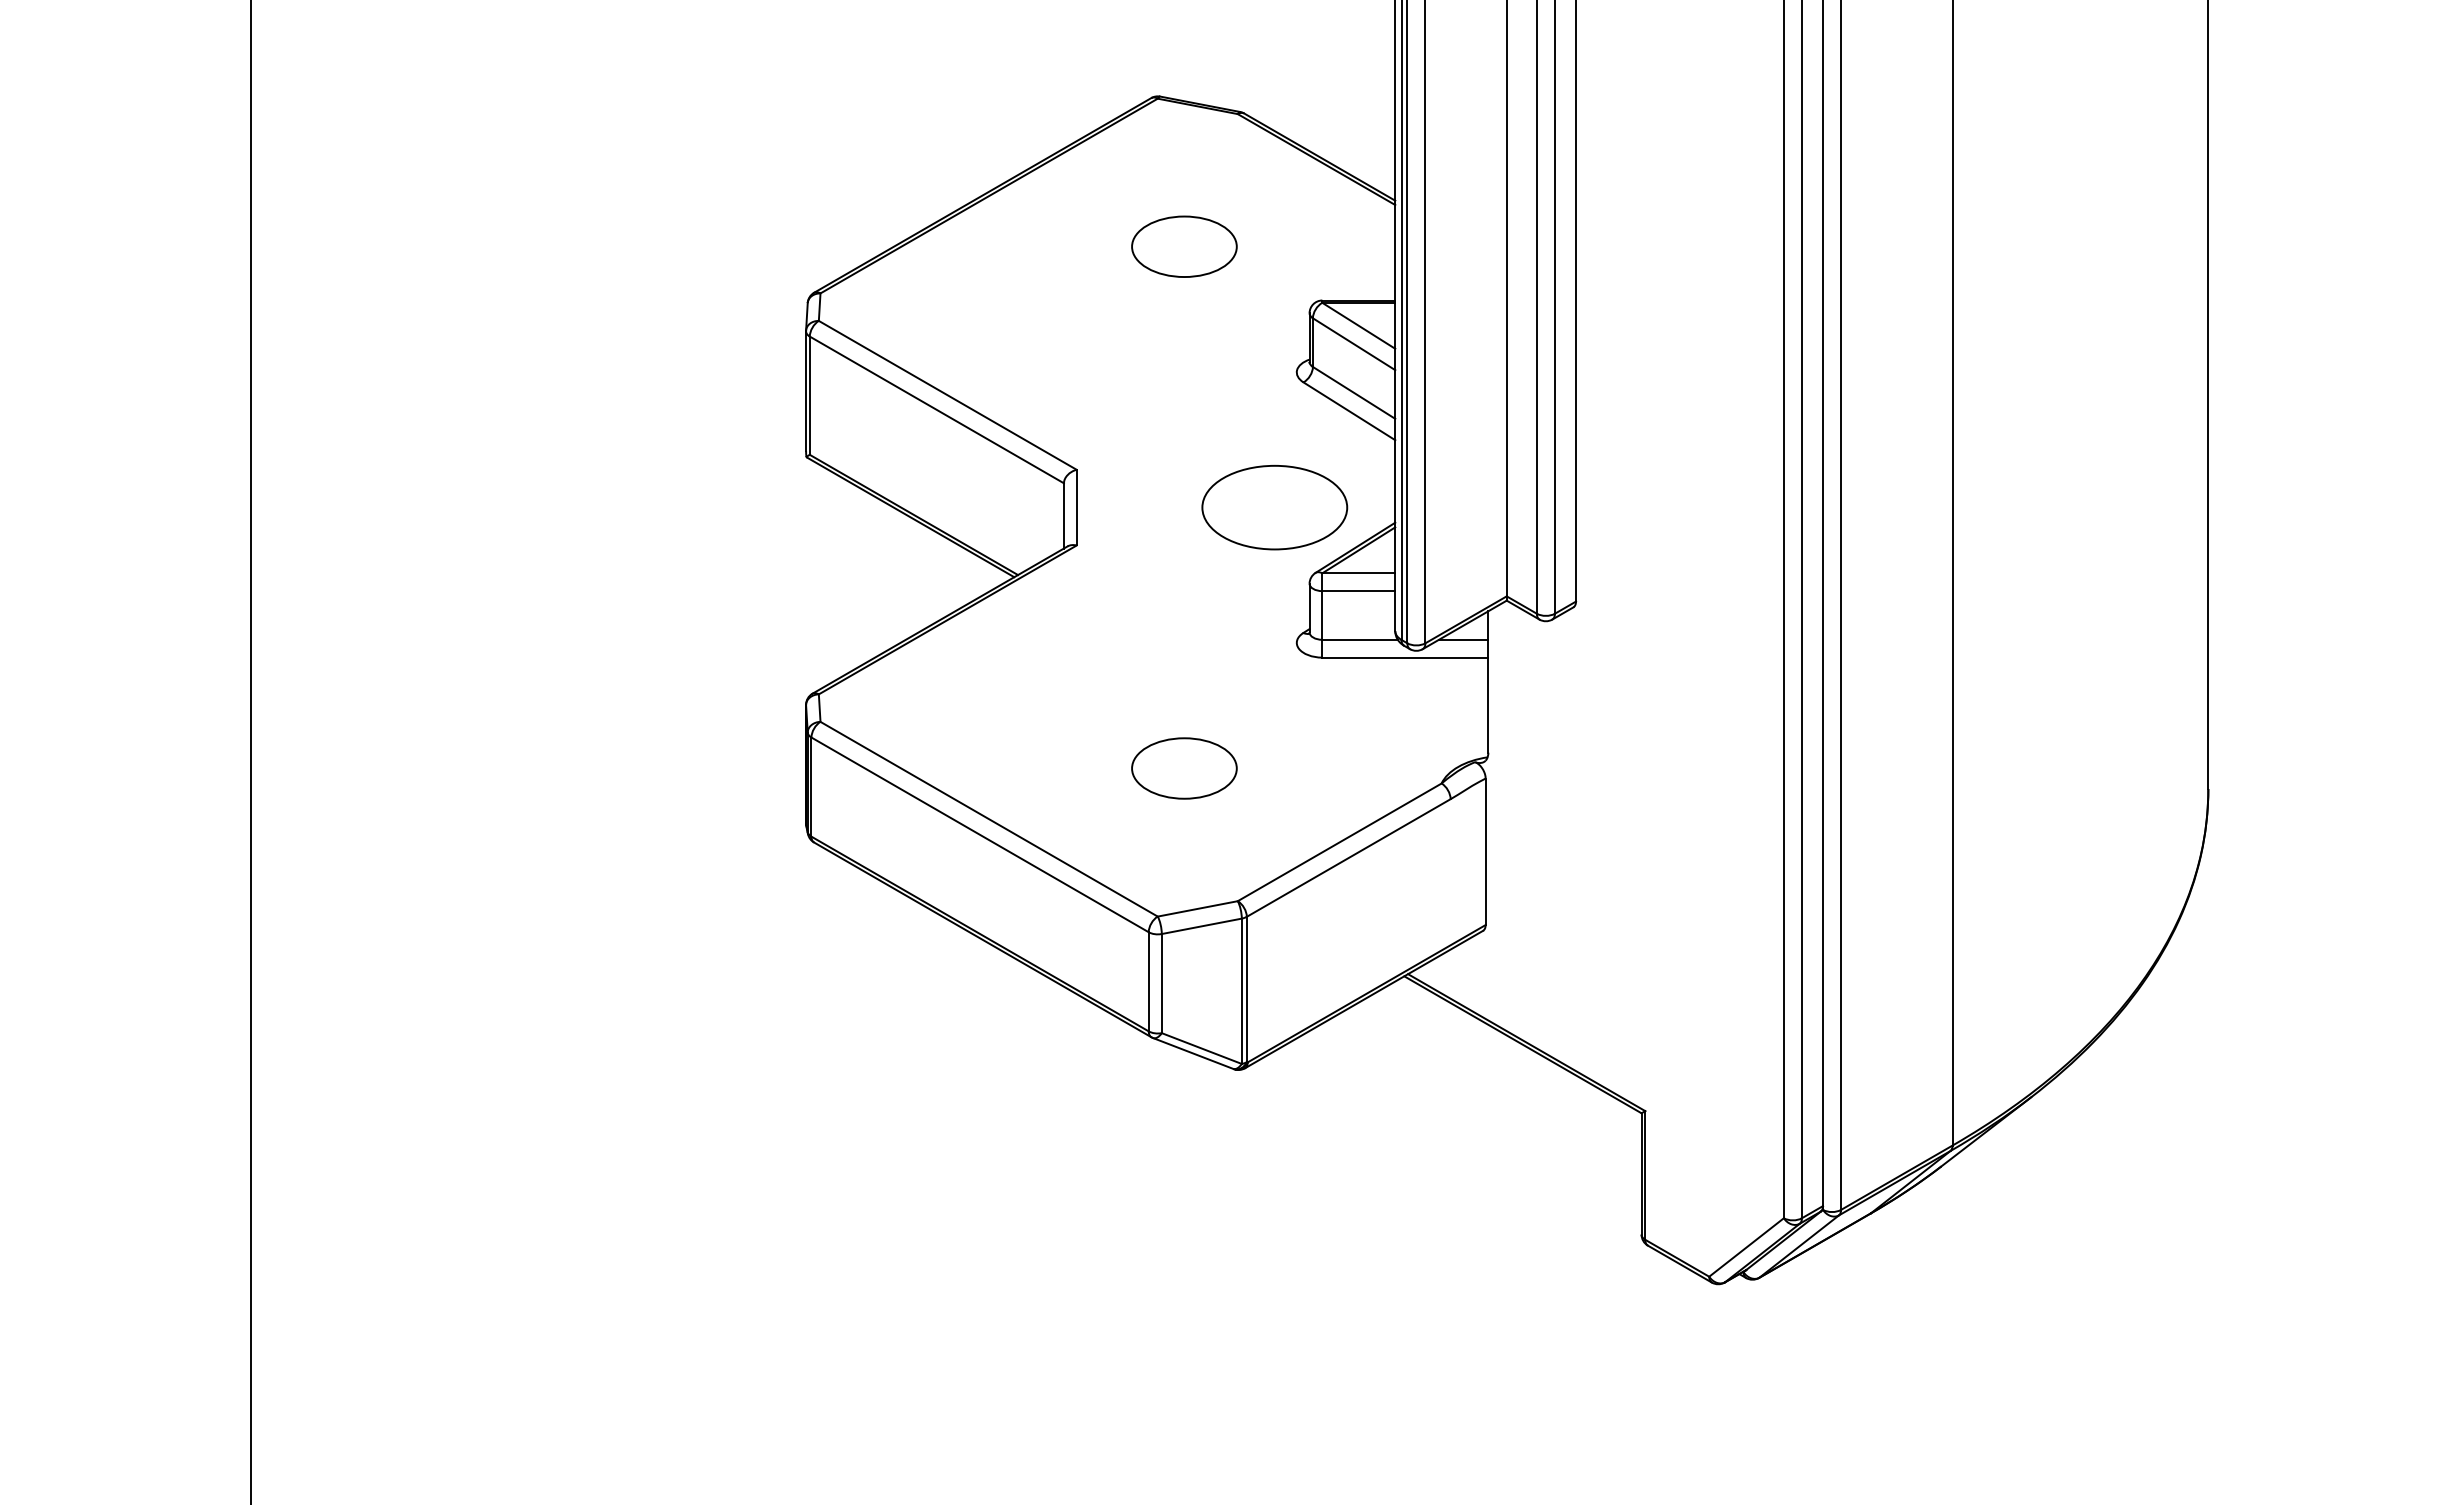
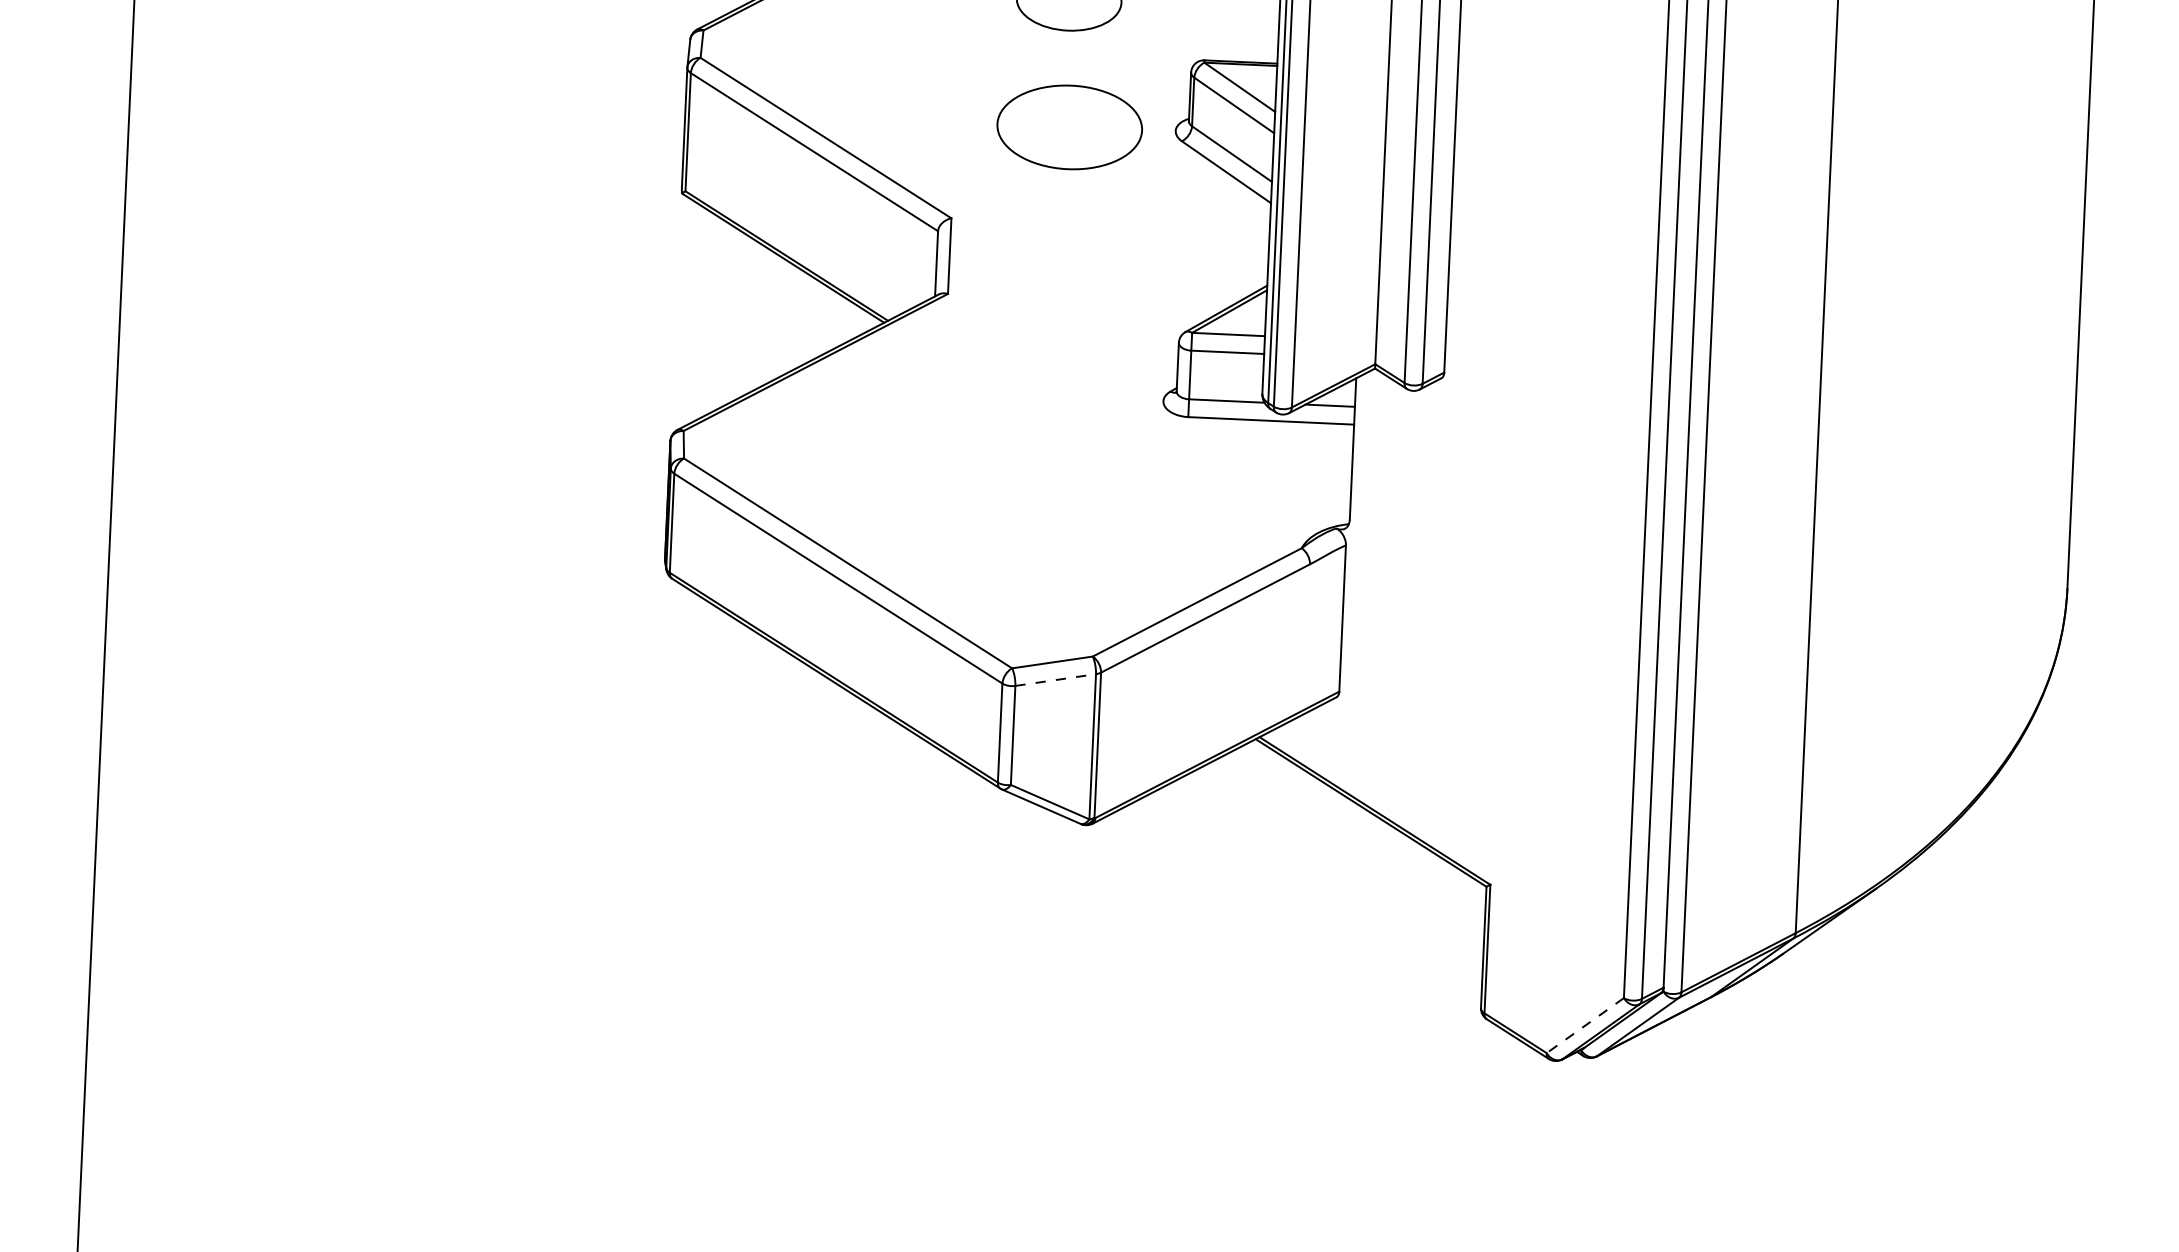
part: (1274, 507) -> (1069, 127), moved
part: (1184, 768) -> (1045, 521), removed
line: (1201, 926) -> (1055, 680), solid -> dashed
line: (1746, 1247) -> (1585, 1025), solid -> dashed

